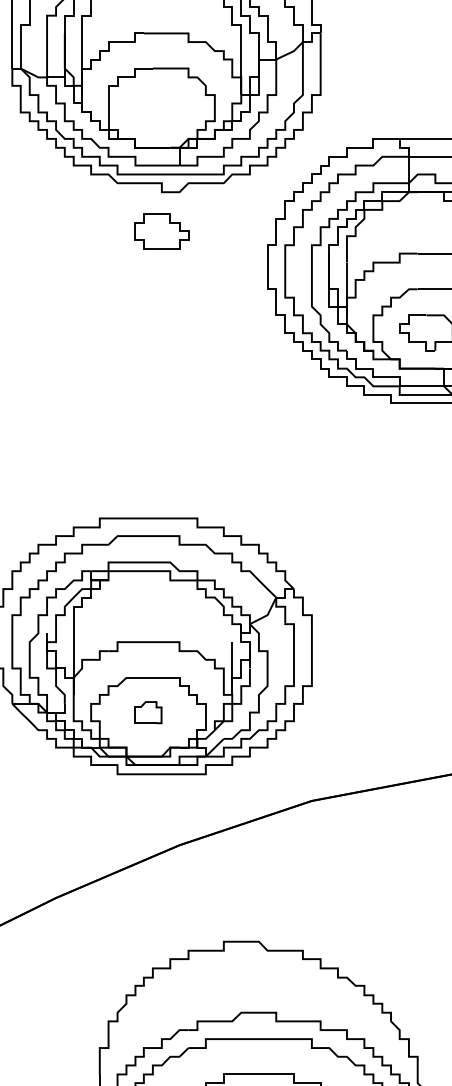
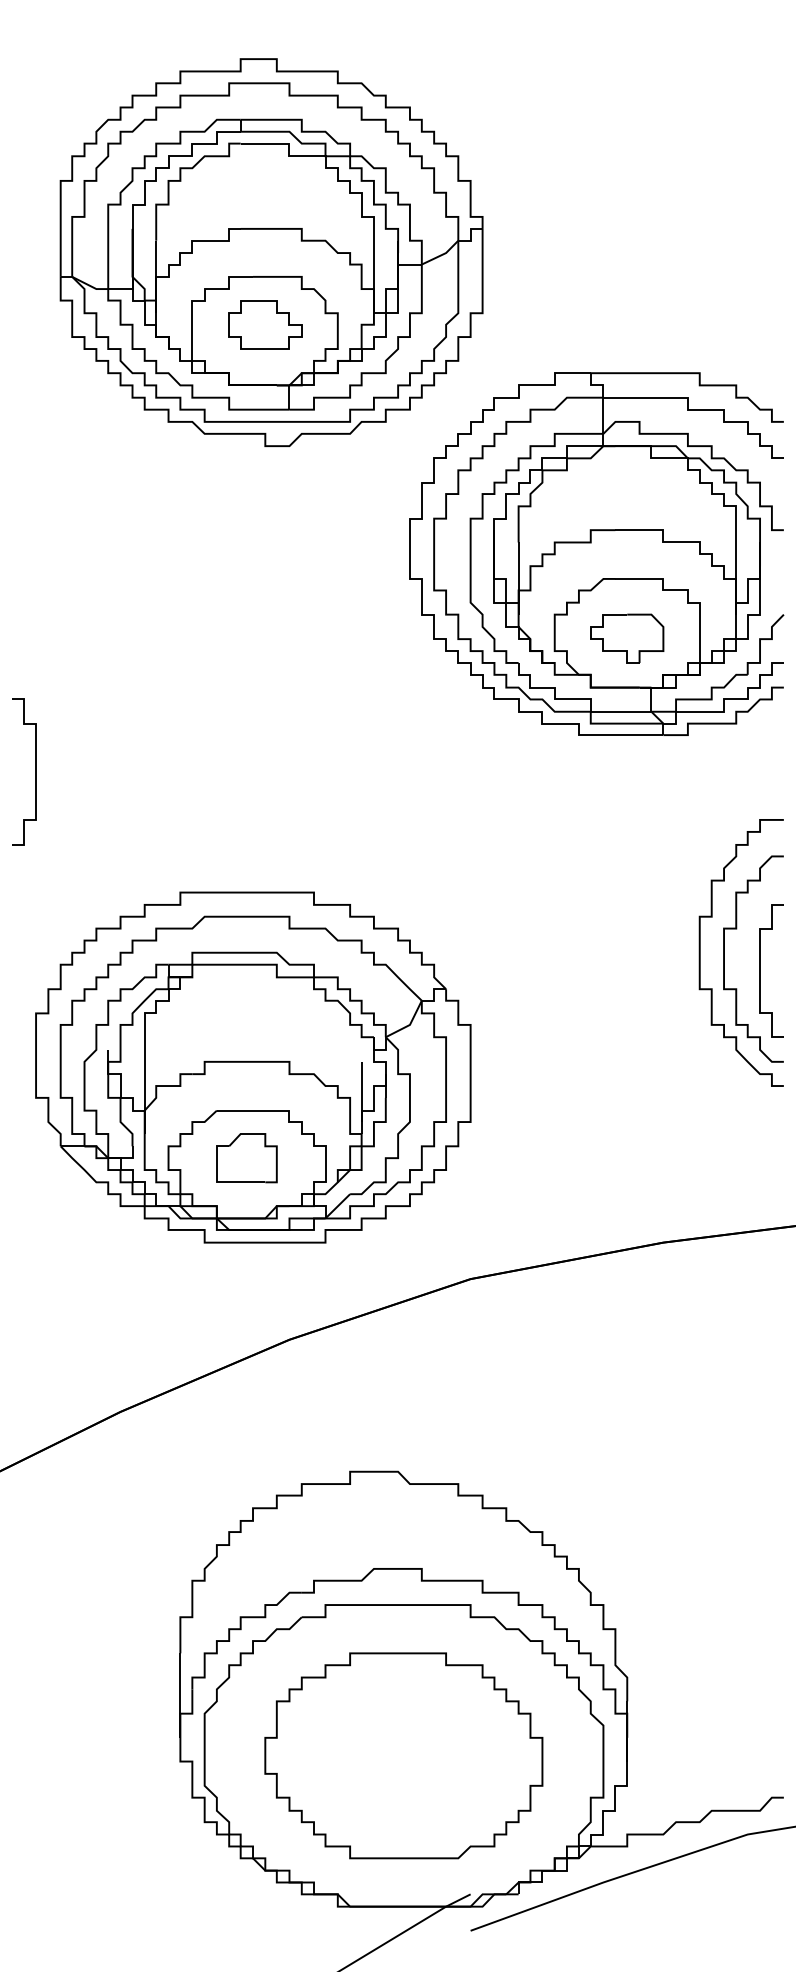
part: (162, 231) -> (265, 324), moved
part: (148, 712) -> (246, 1158), size x1.67

